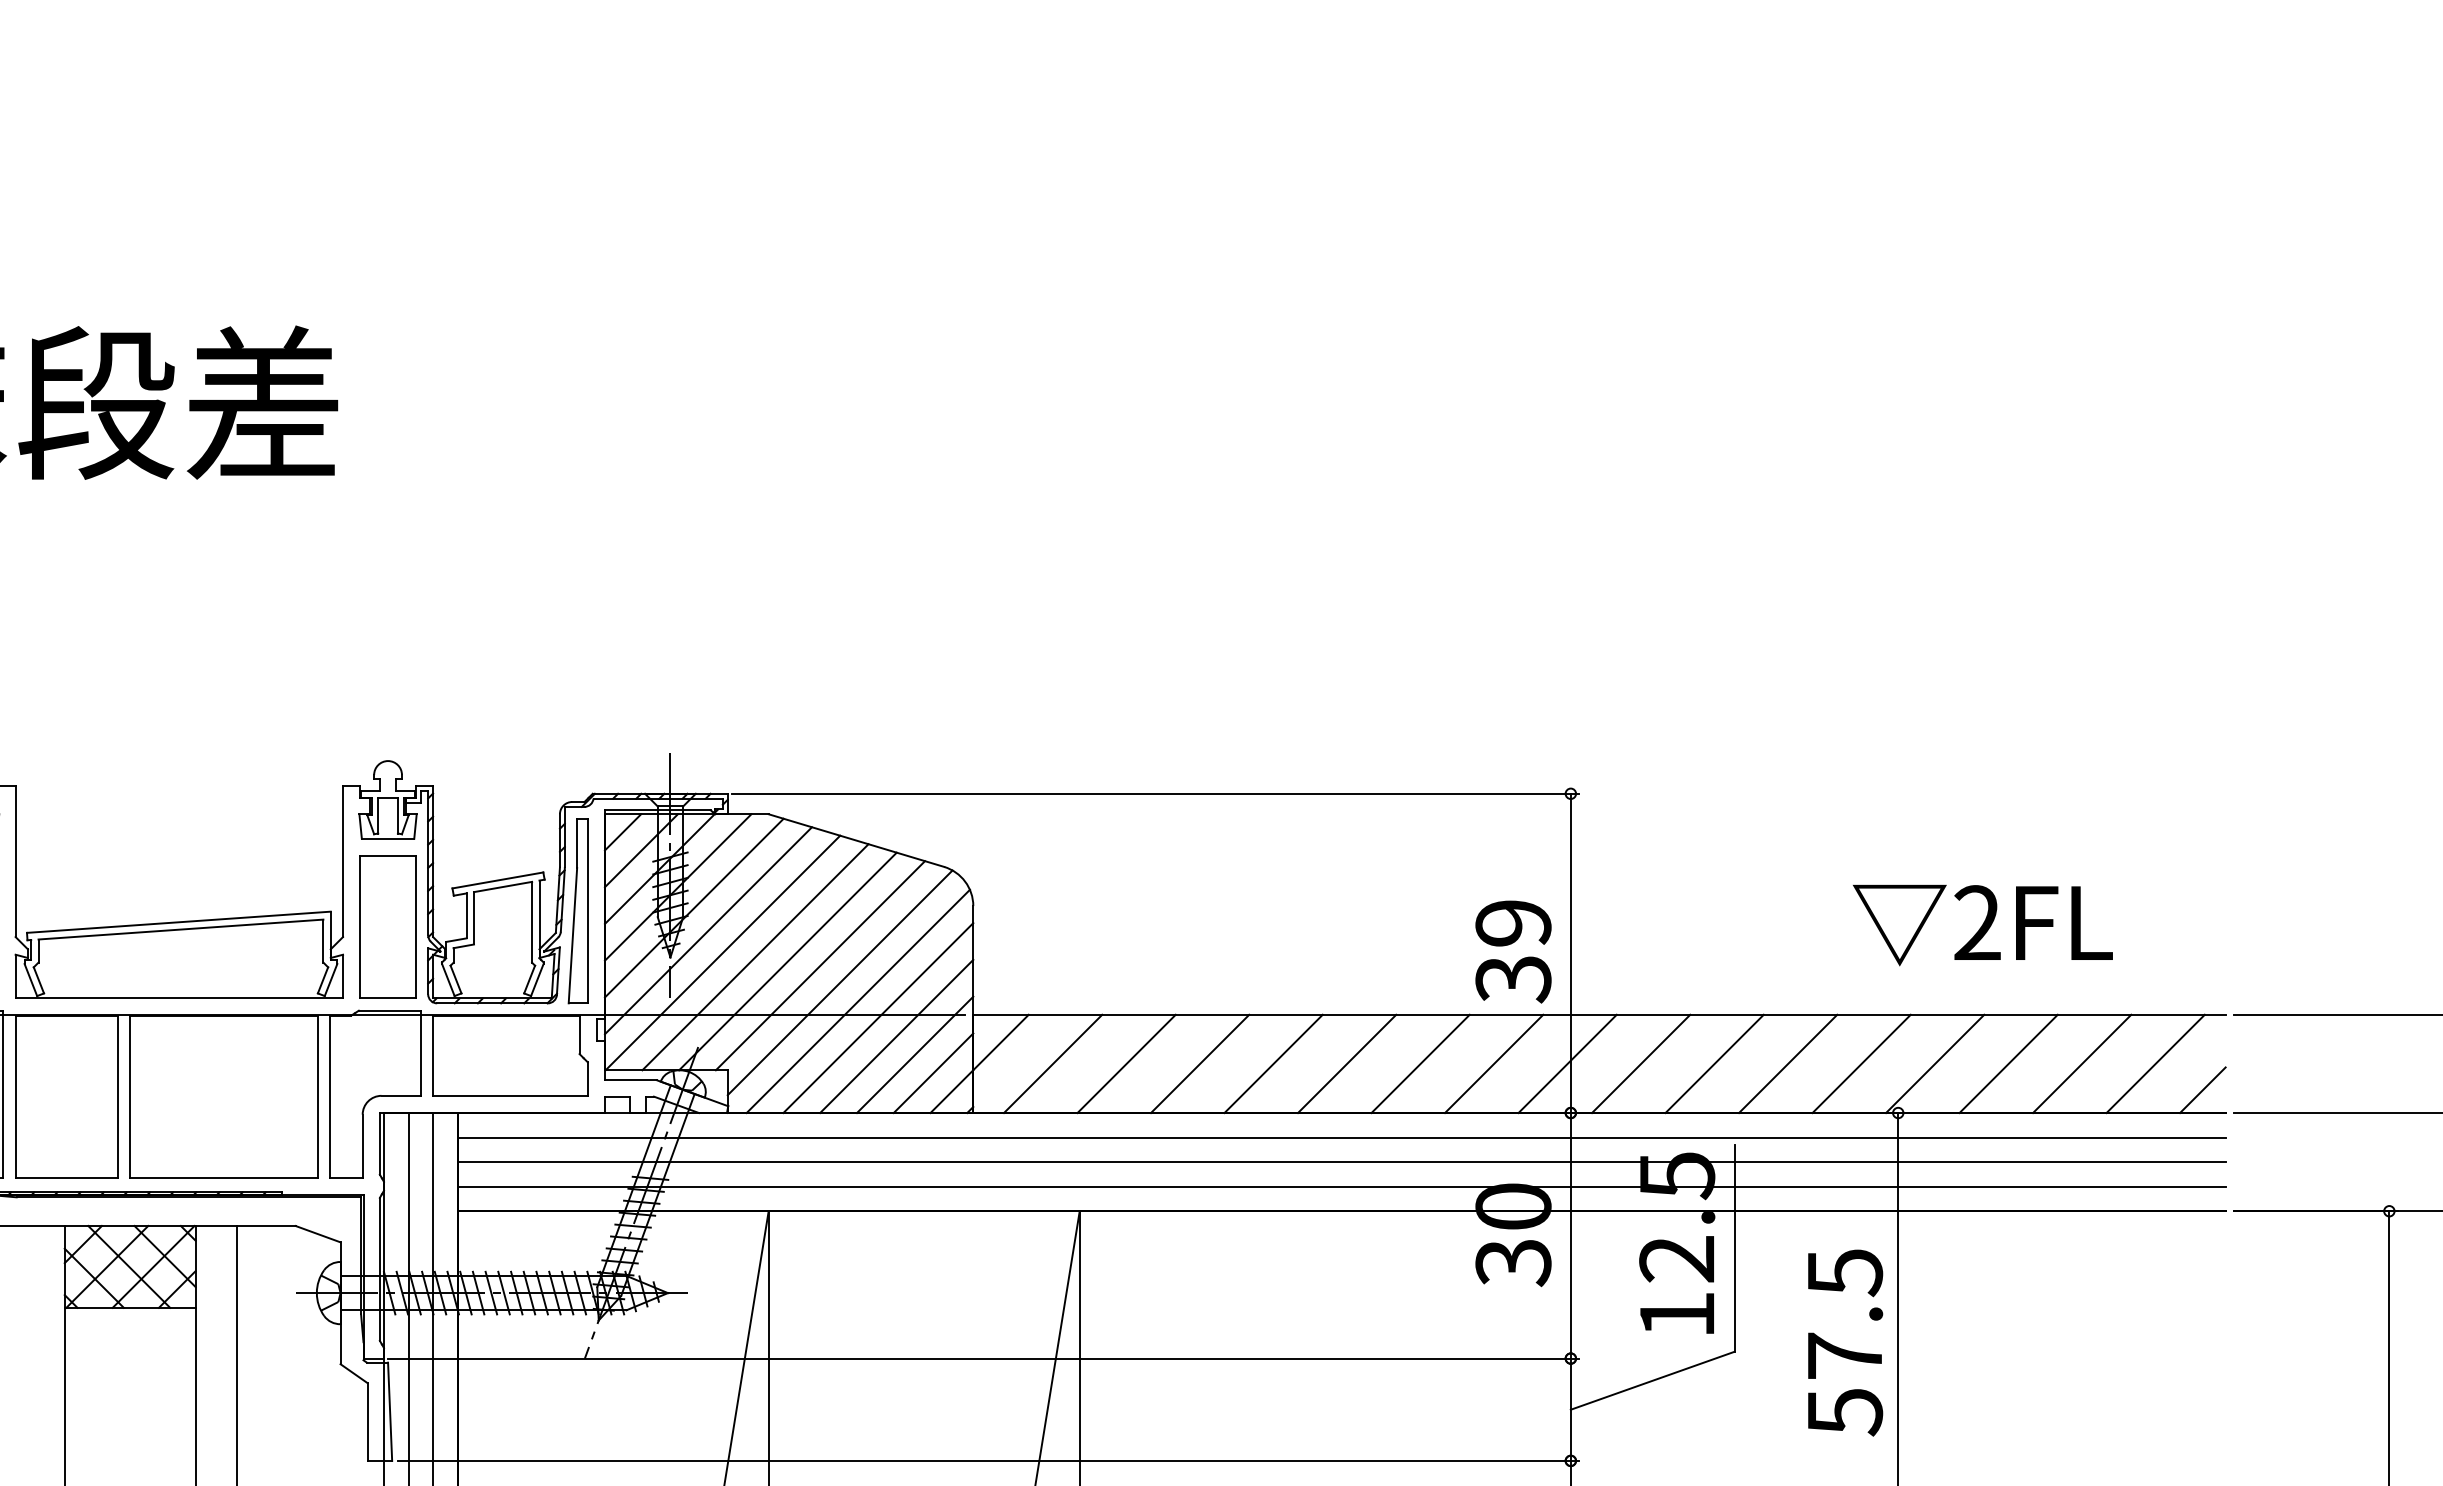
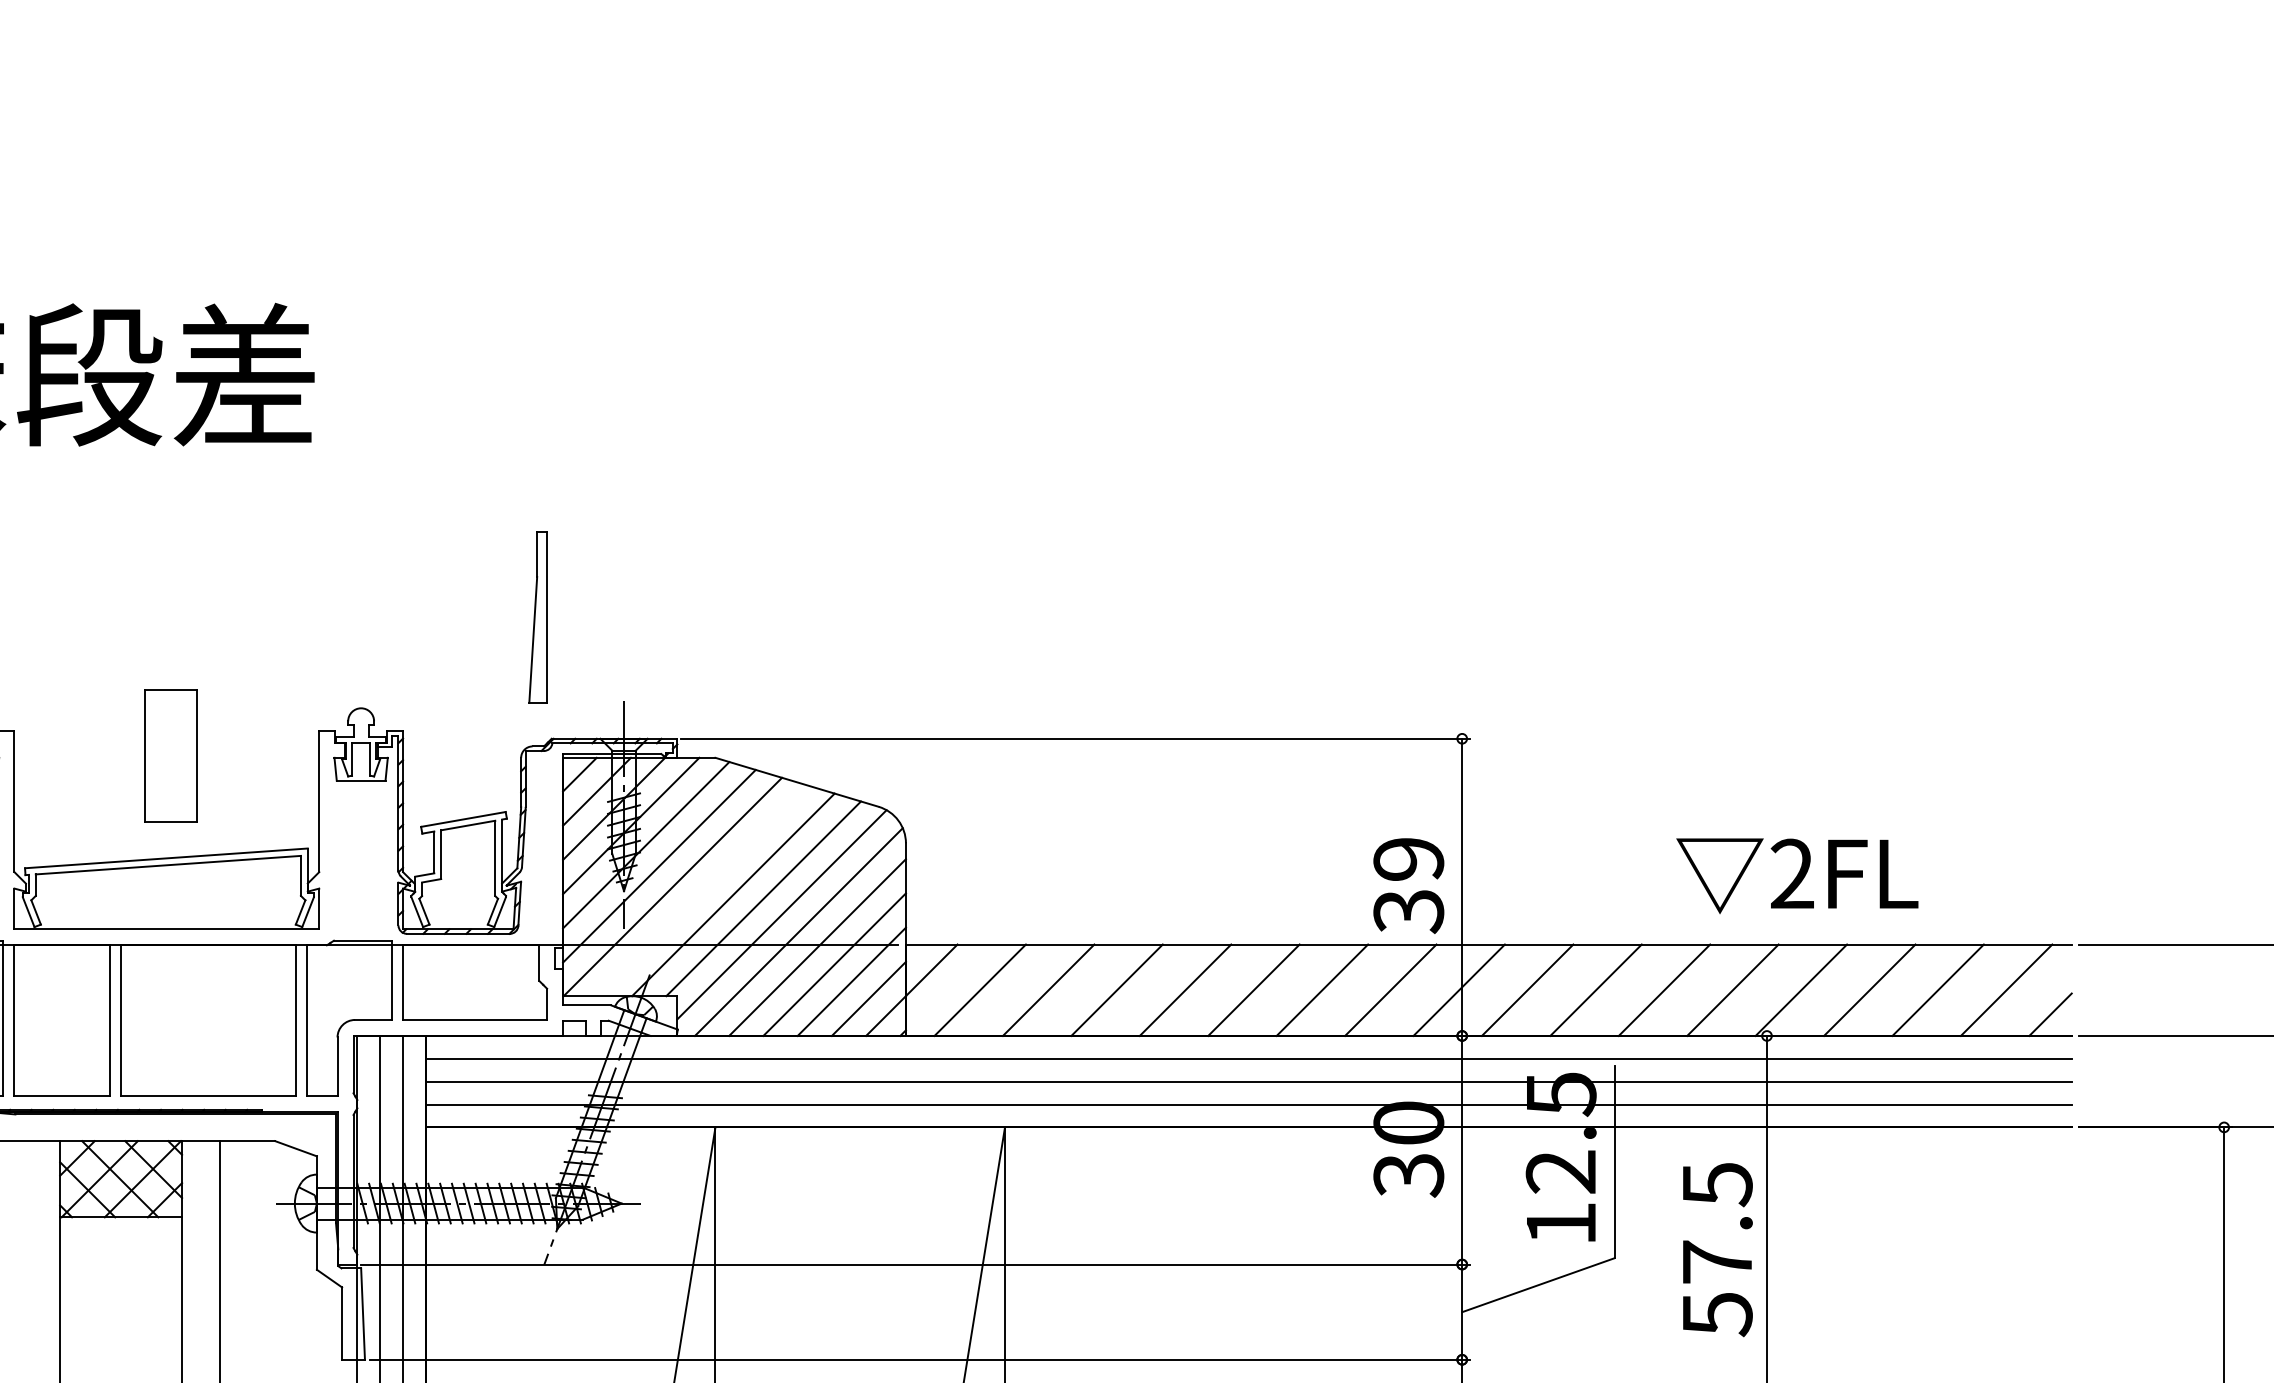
part: (577, 911) -> (537, 617), moved
text: (1982, 925) -> (1797, 876), moved
part: (387, 926) -> (170, 755), moved
line: (755, 957) -> (703, 891), removed

